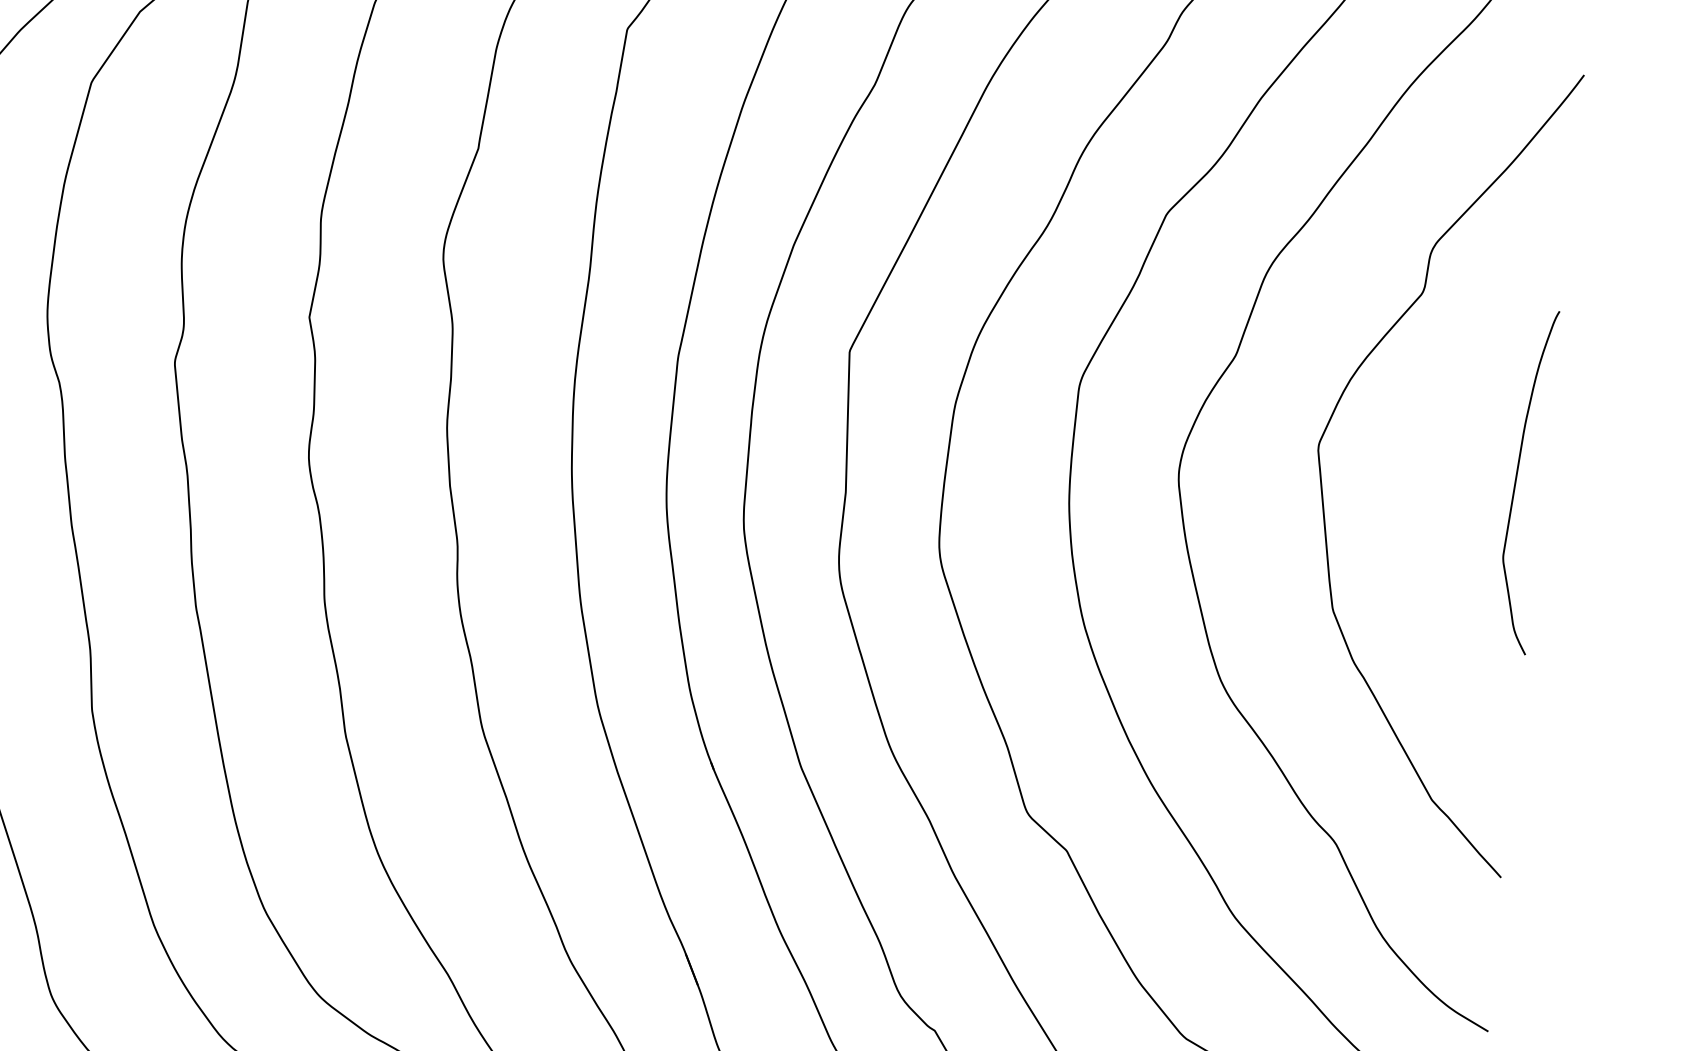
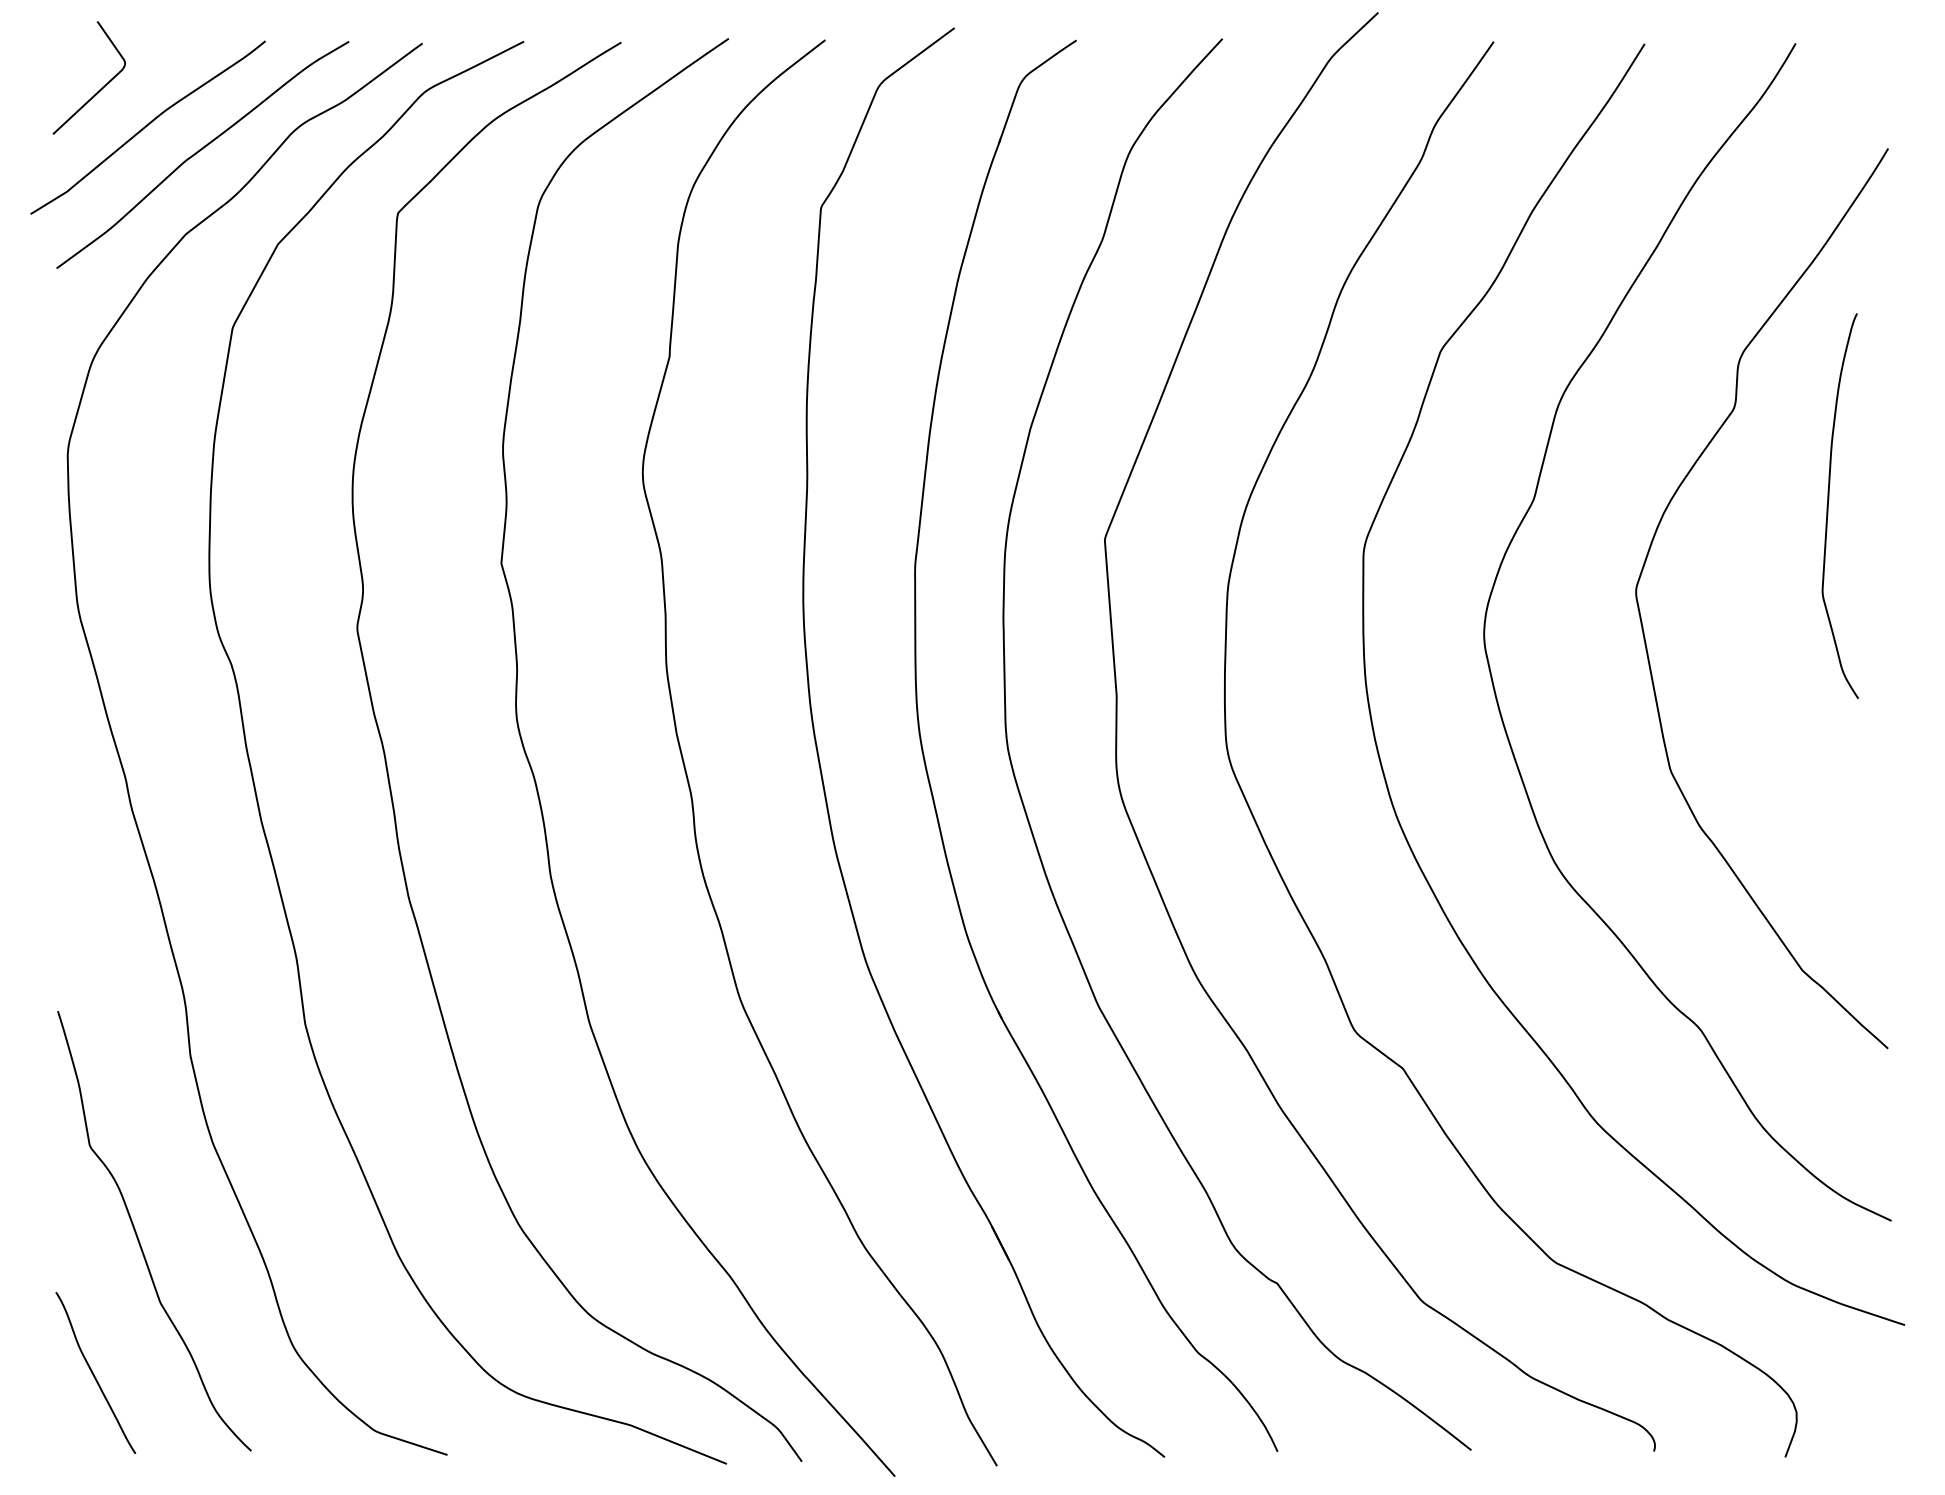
curve: (1516, 480) -> (1828, 506), moved

